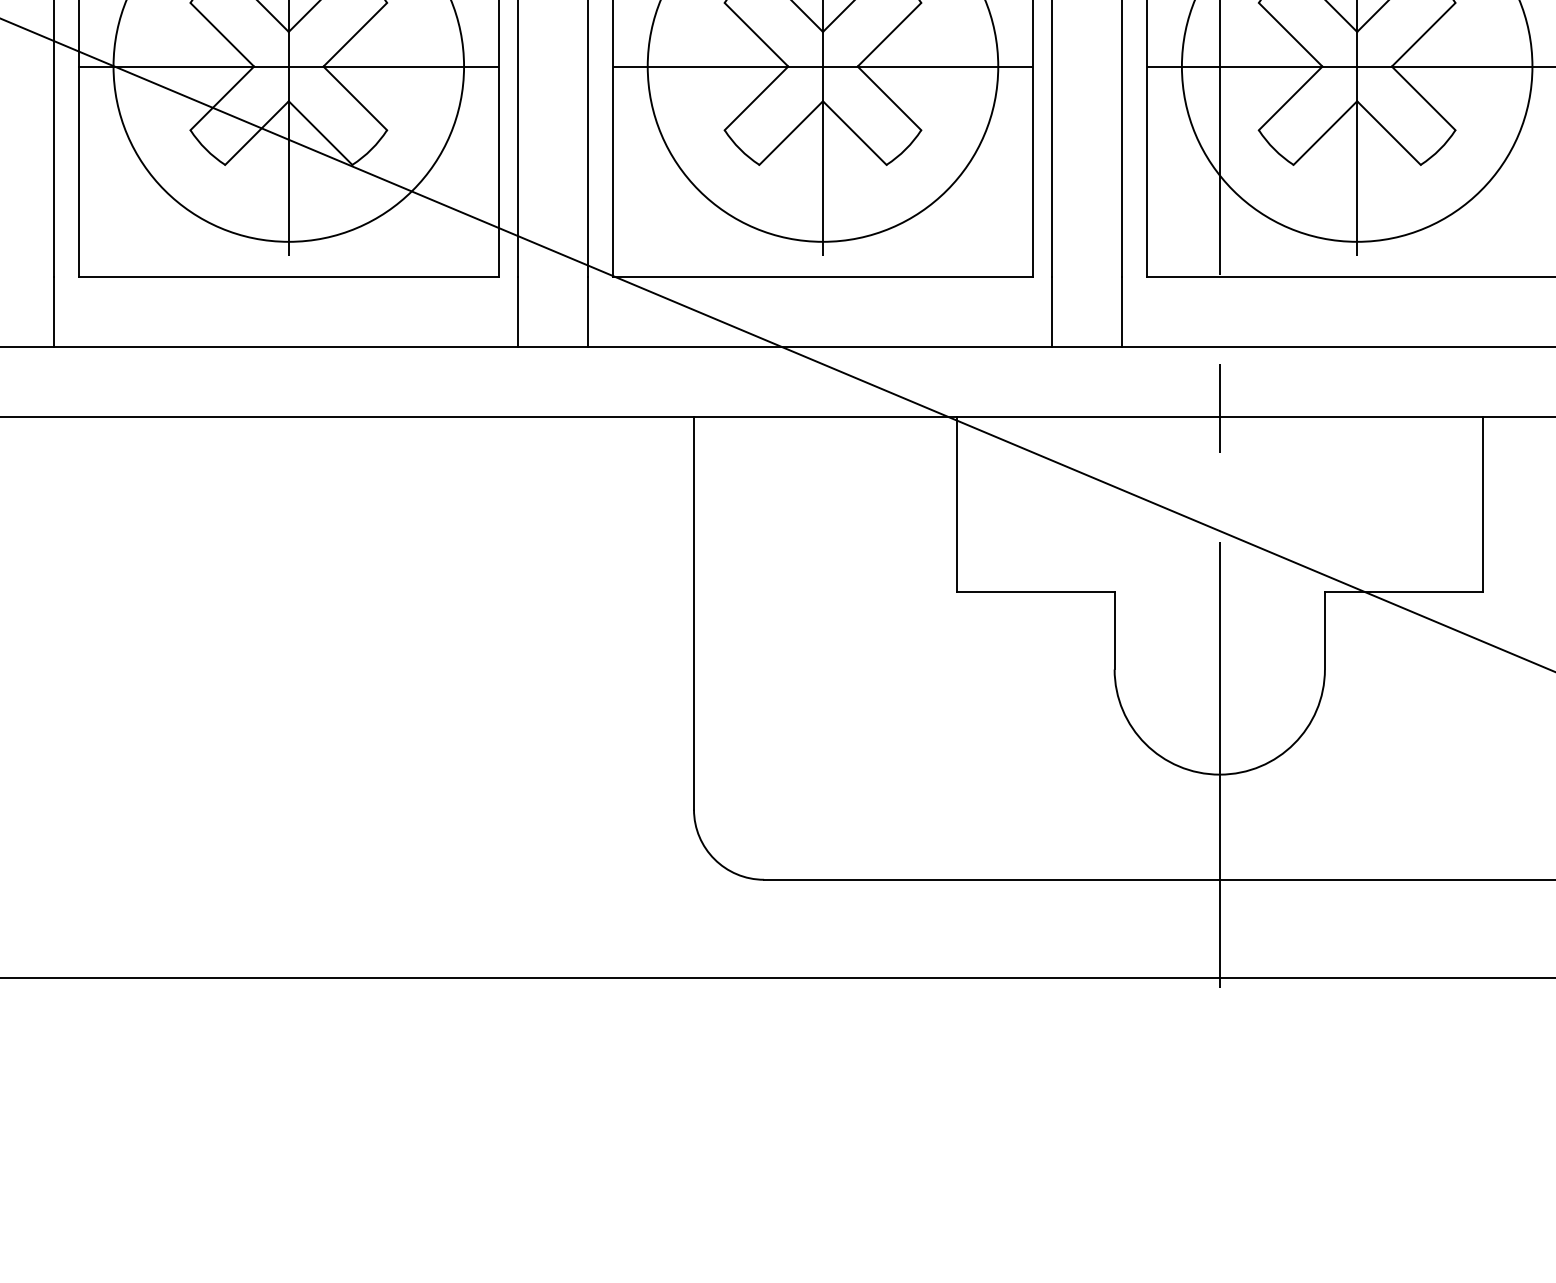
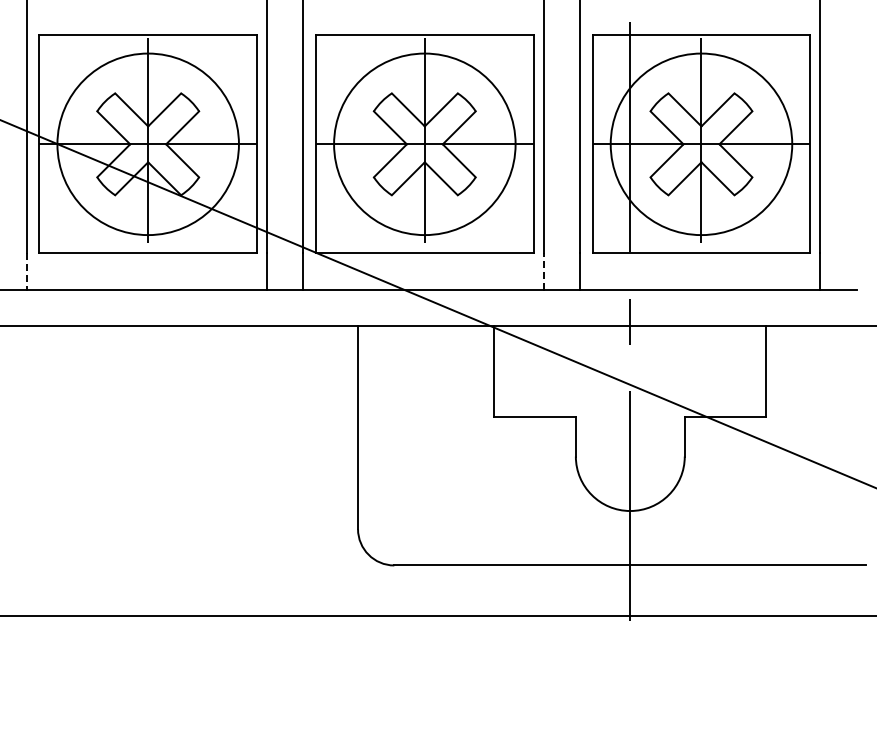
line: (1052, 310) -> (543, 270), solid -> dashed
line: (53, 312) -> (26, 271), solid -> dashed

